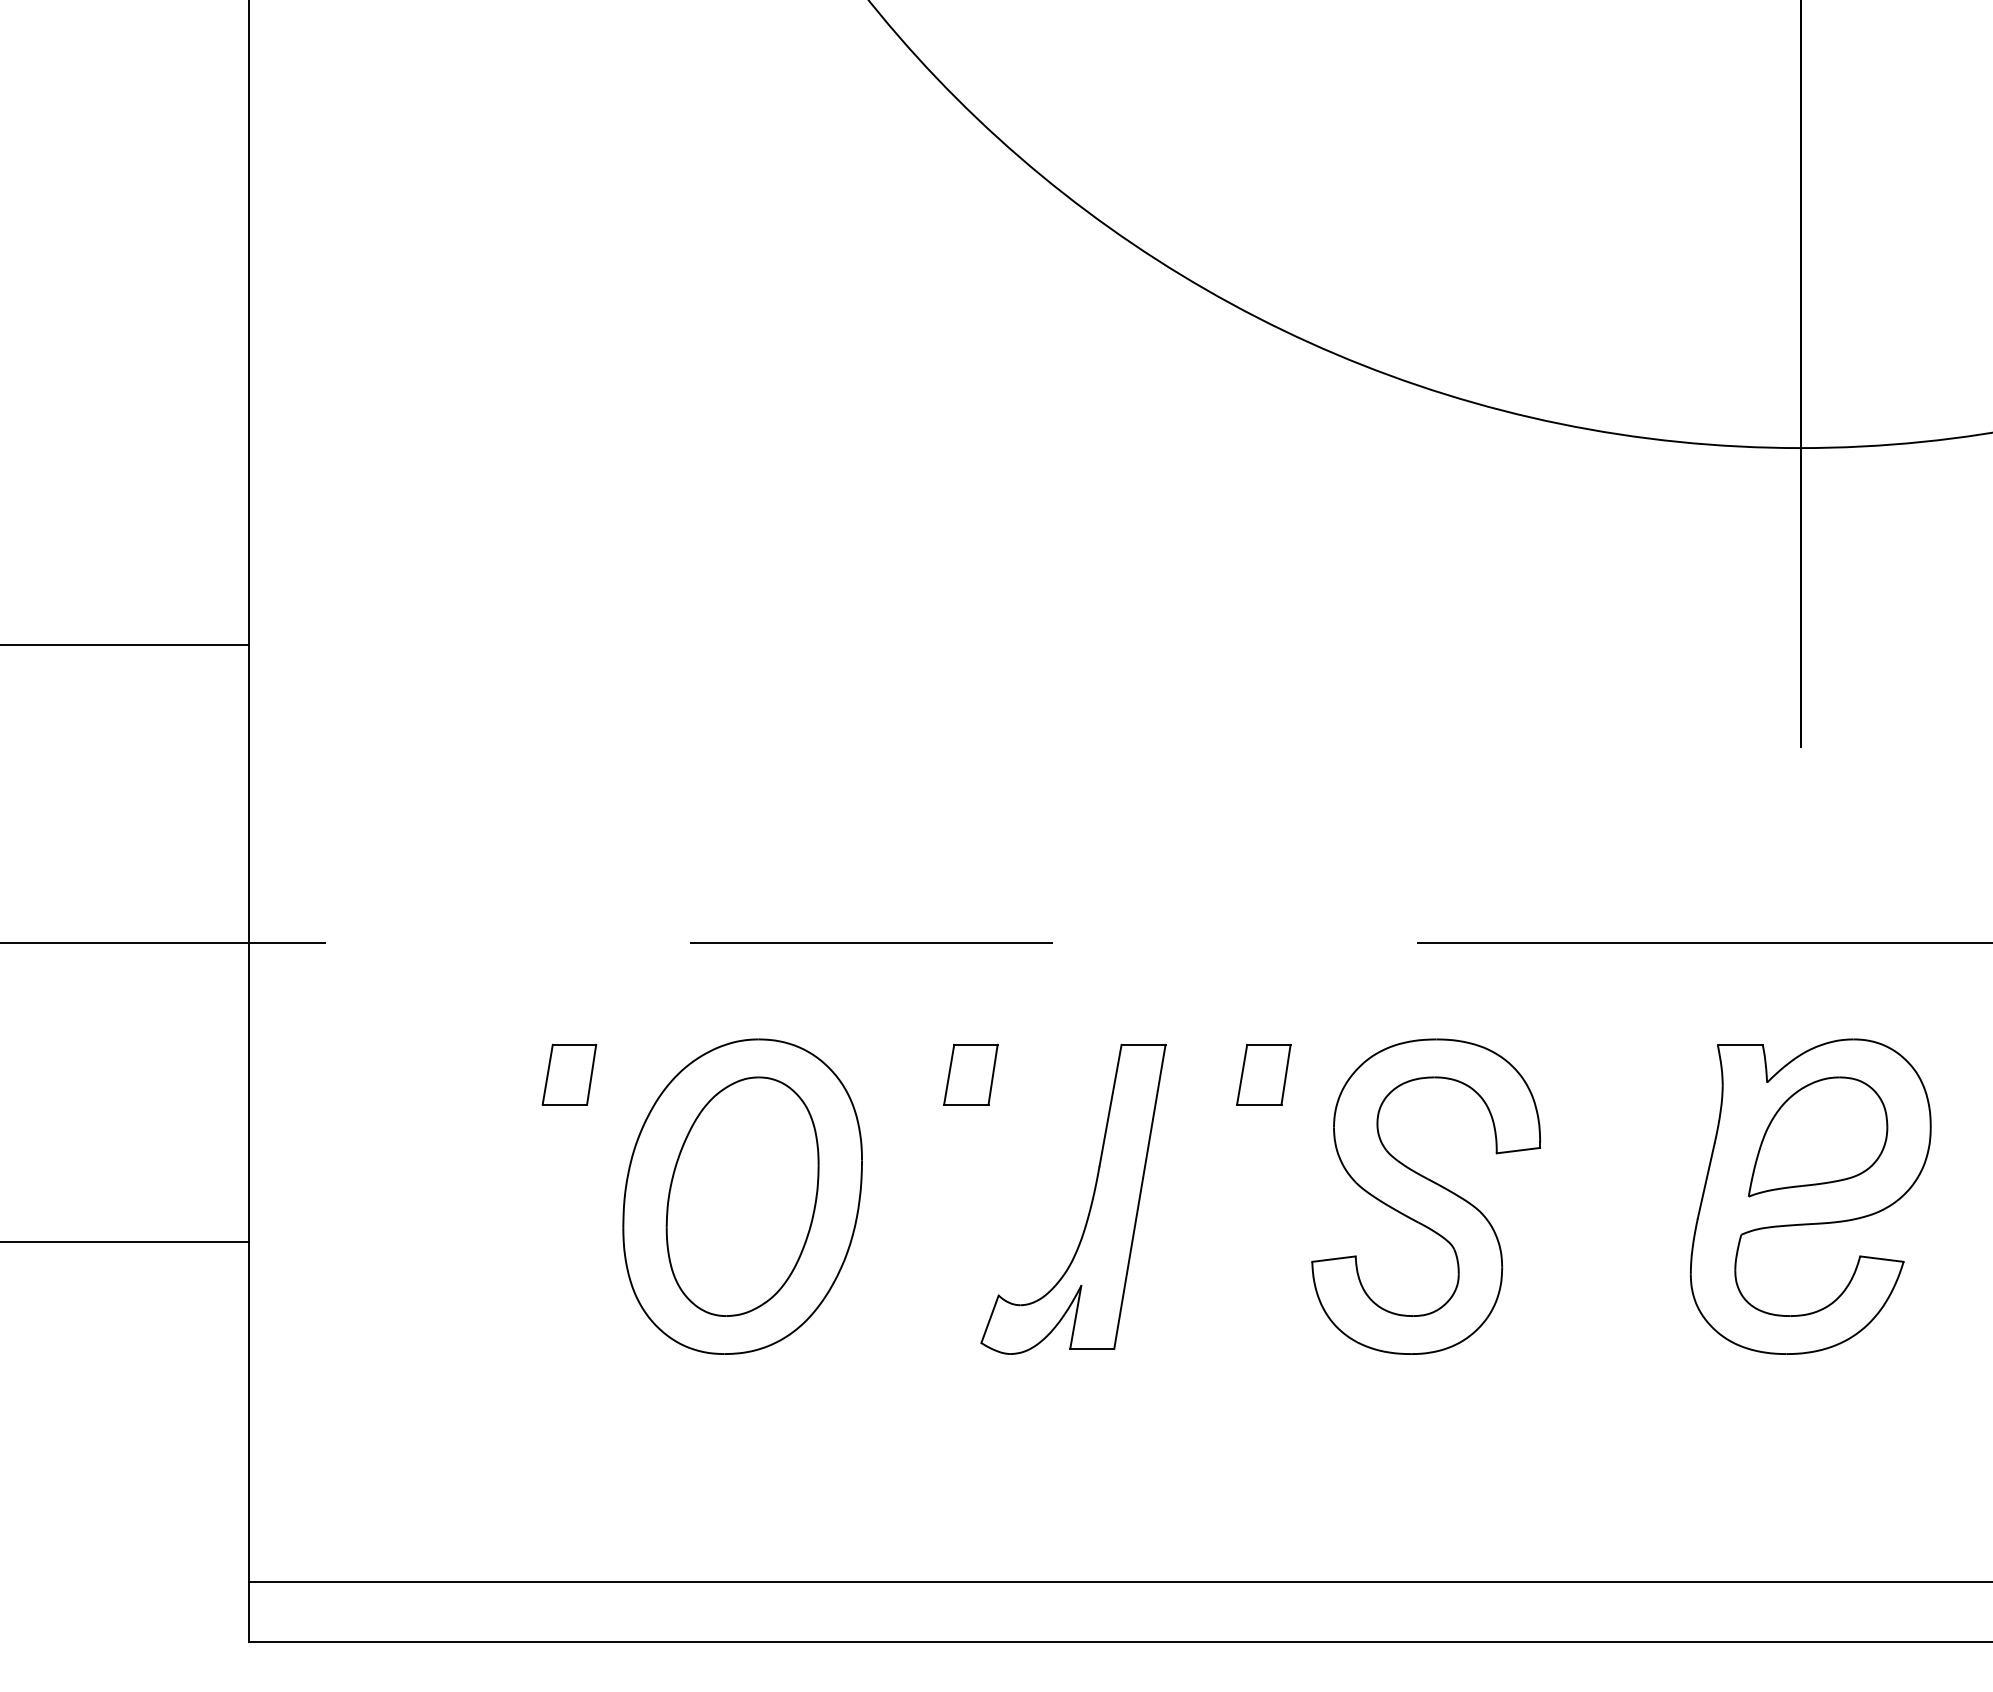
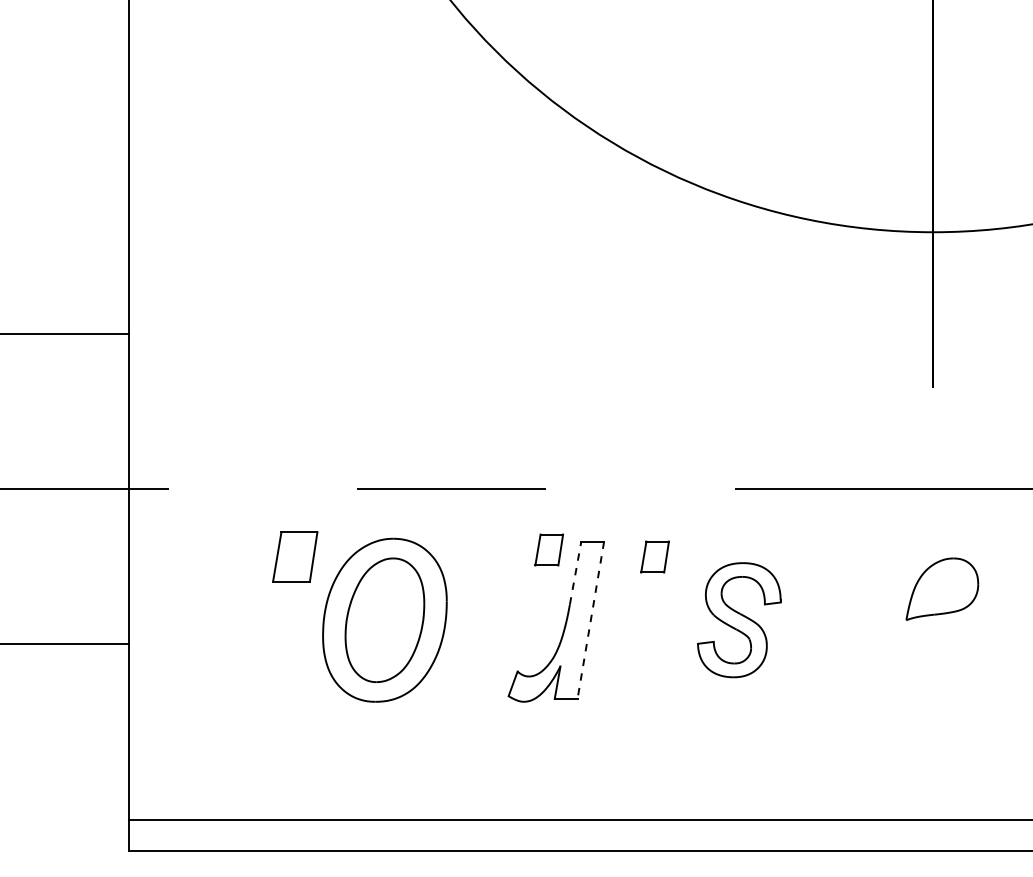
part: (568, 1073) -> (294, 556), size x1.6
part: (969, 1073) -> (548, 549), moved
line: (1110, 1106) -> (575, 573), solid -> dashed
part: (1426, 1195) -> (739, 619), size x0.7
part: (1810, 1195) -> (938, 619), removed
line: (1139, 1197) -> (590, 620), solid -> dashed

